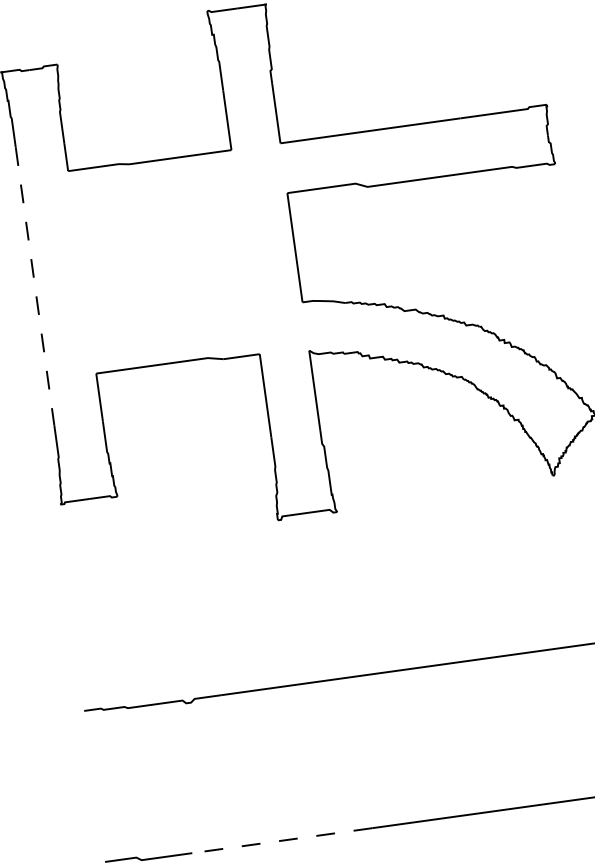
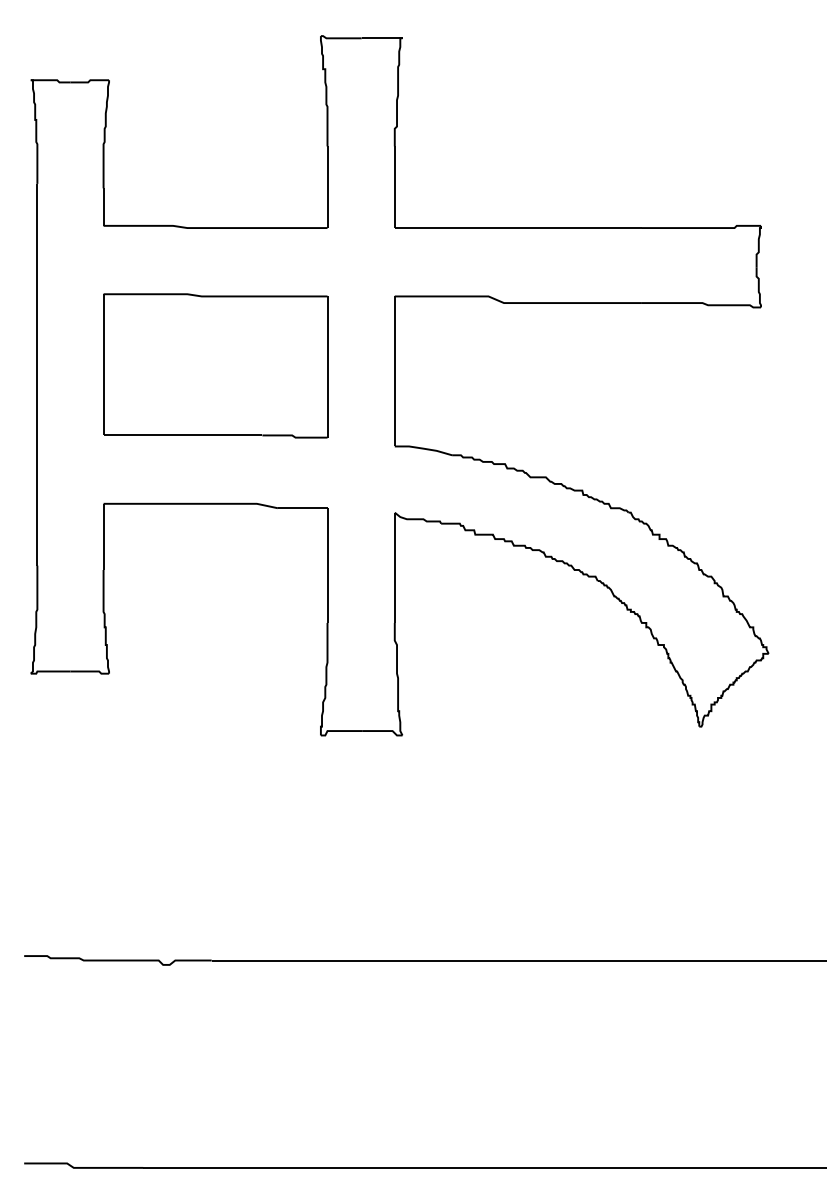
part: (163, 261) -> (215, 365), added
line: (35, 286) -> (37, 374), dashed -> solid
line: (281, 840) -> (266, 1167), dashed -> solid

